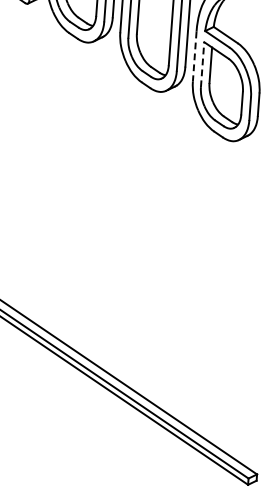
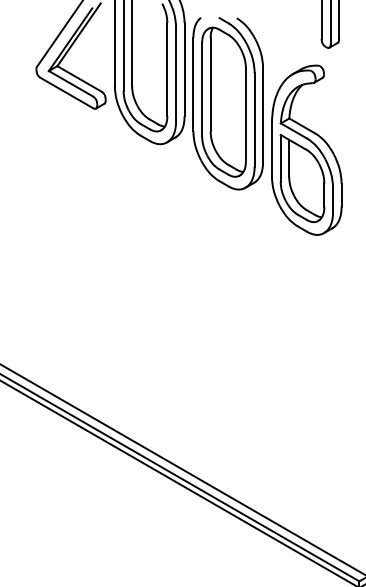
line: (194, 56) -> (271, 150), dashed -> solid
line: (202, 63) -> (280, 157), dashed -> solid

